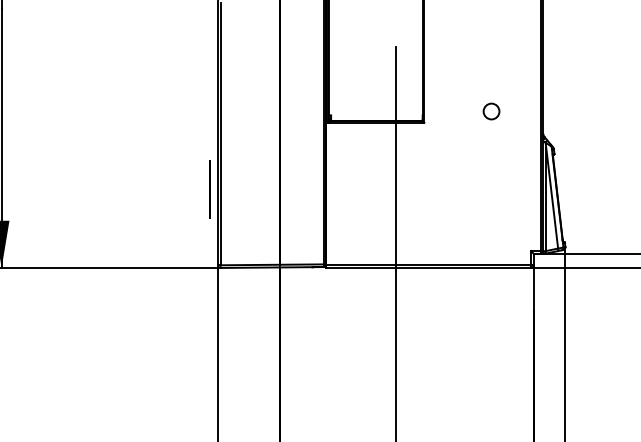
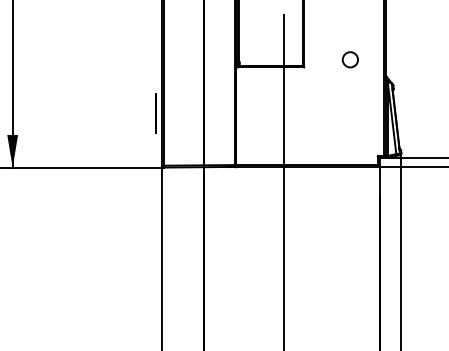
circle: (491, 111) -> (350, 59), size x1.4

